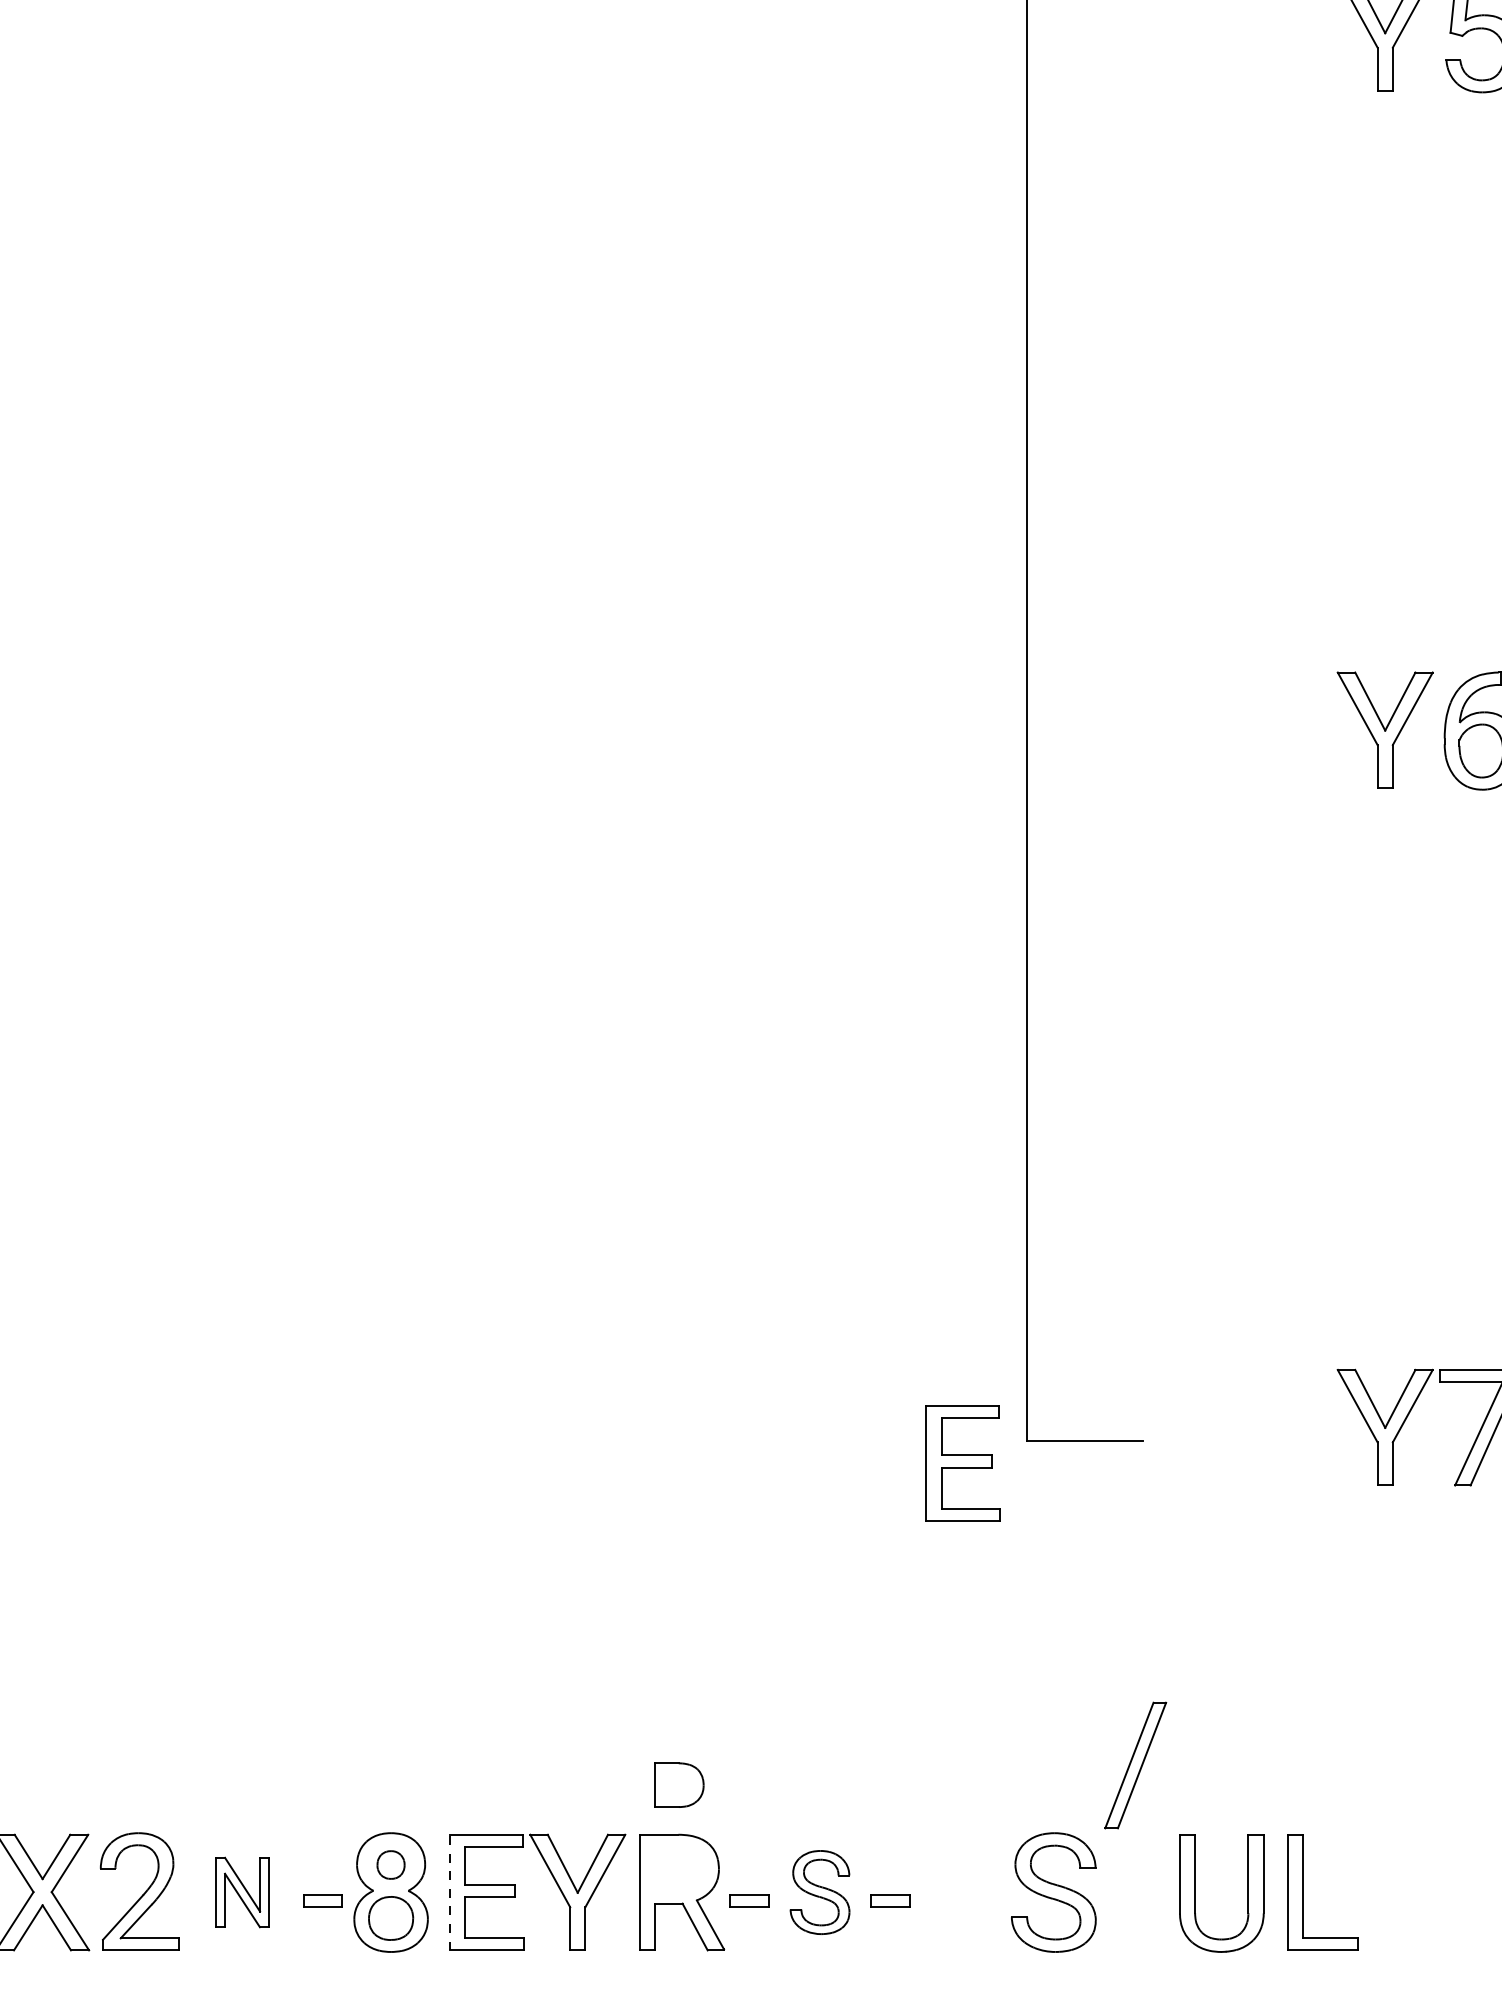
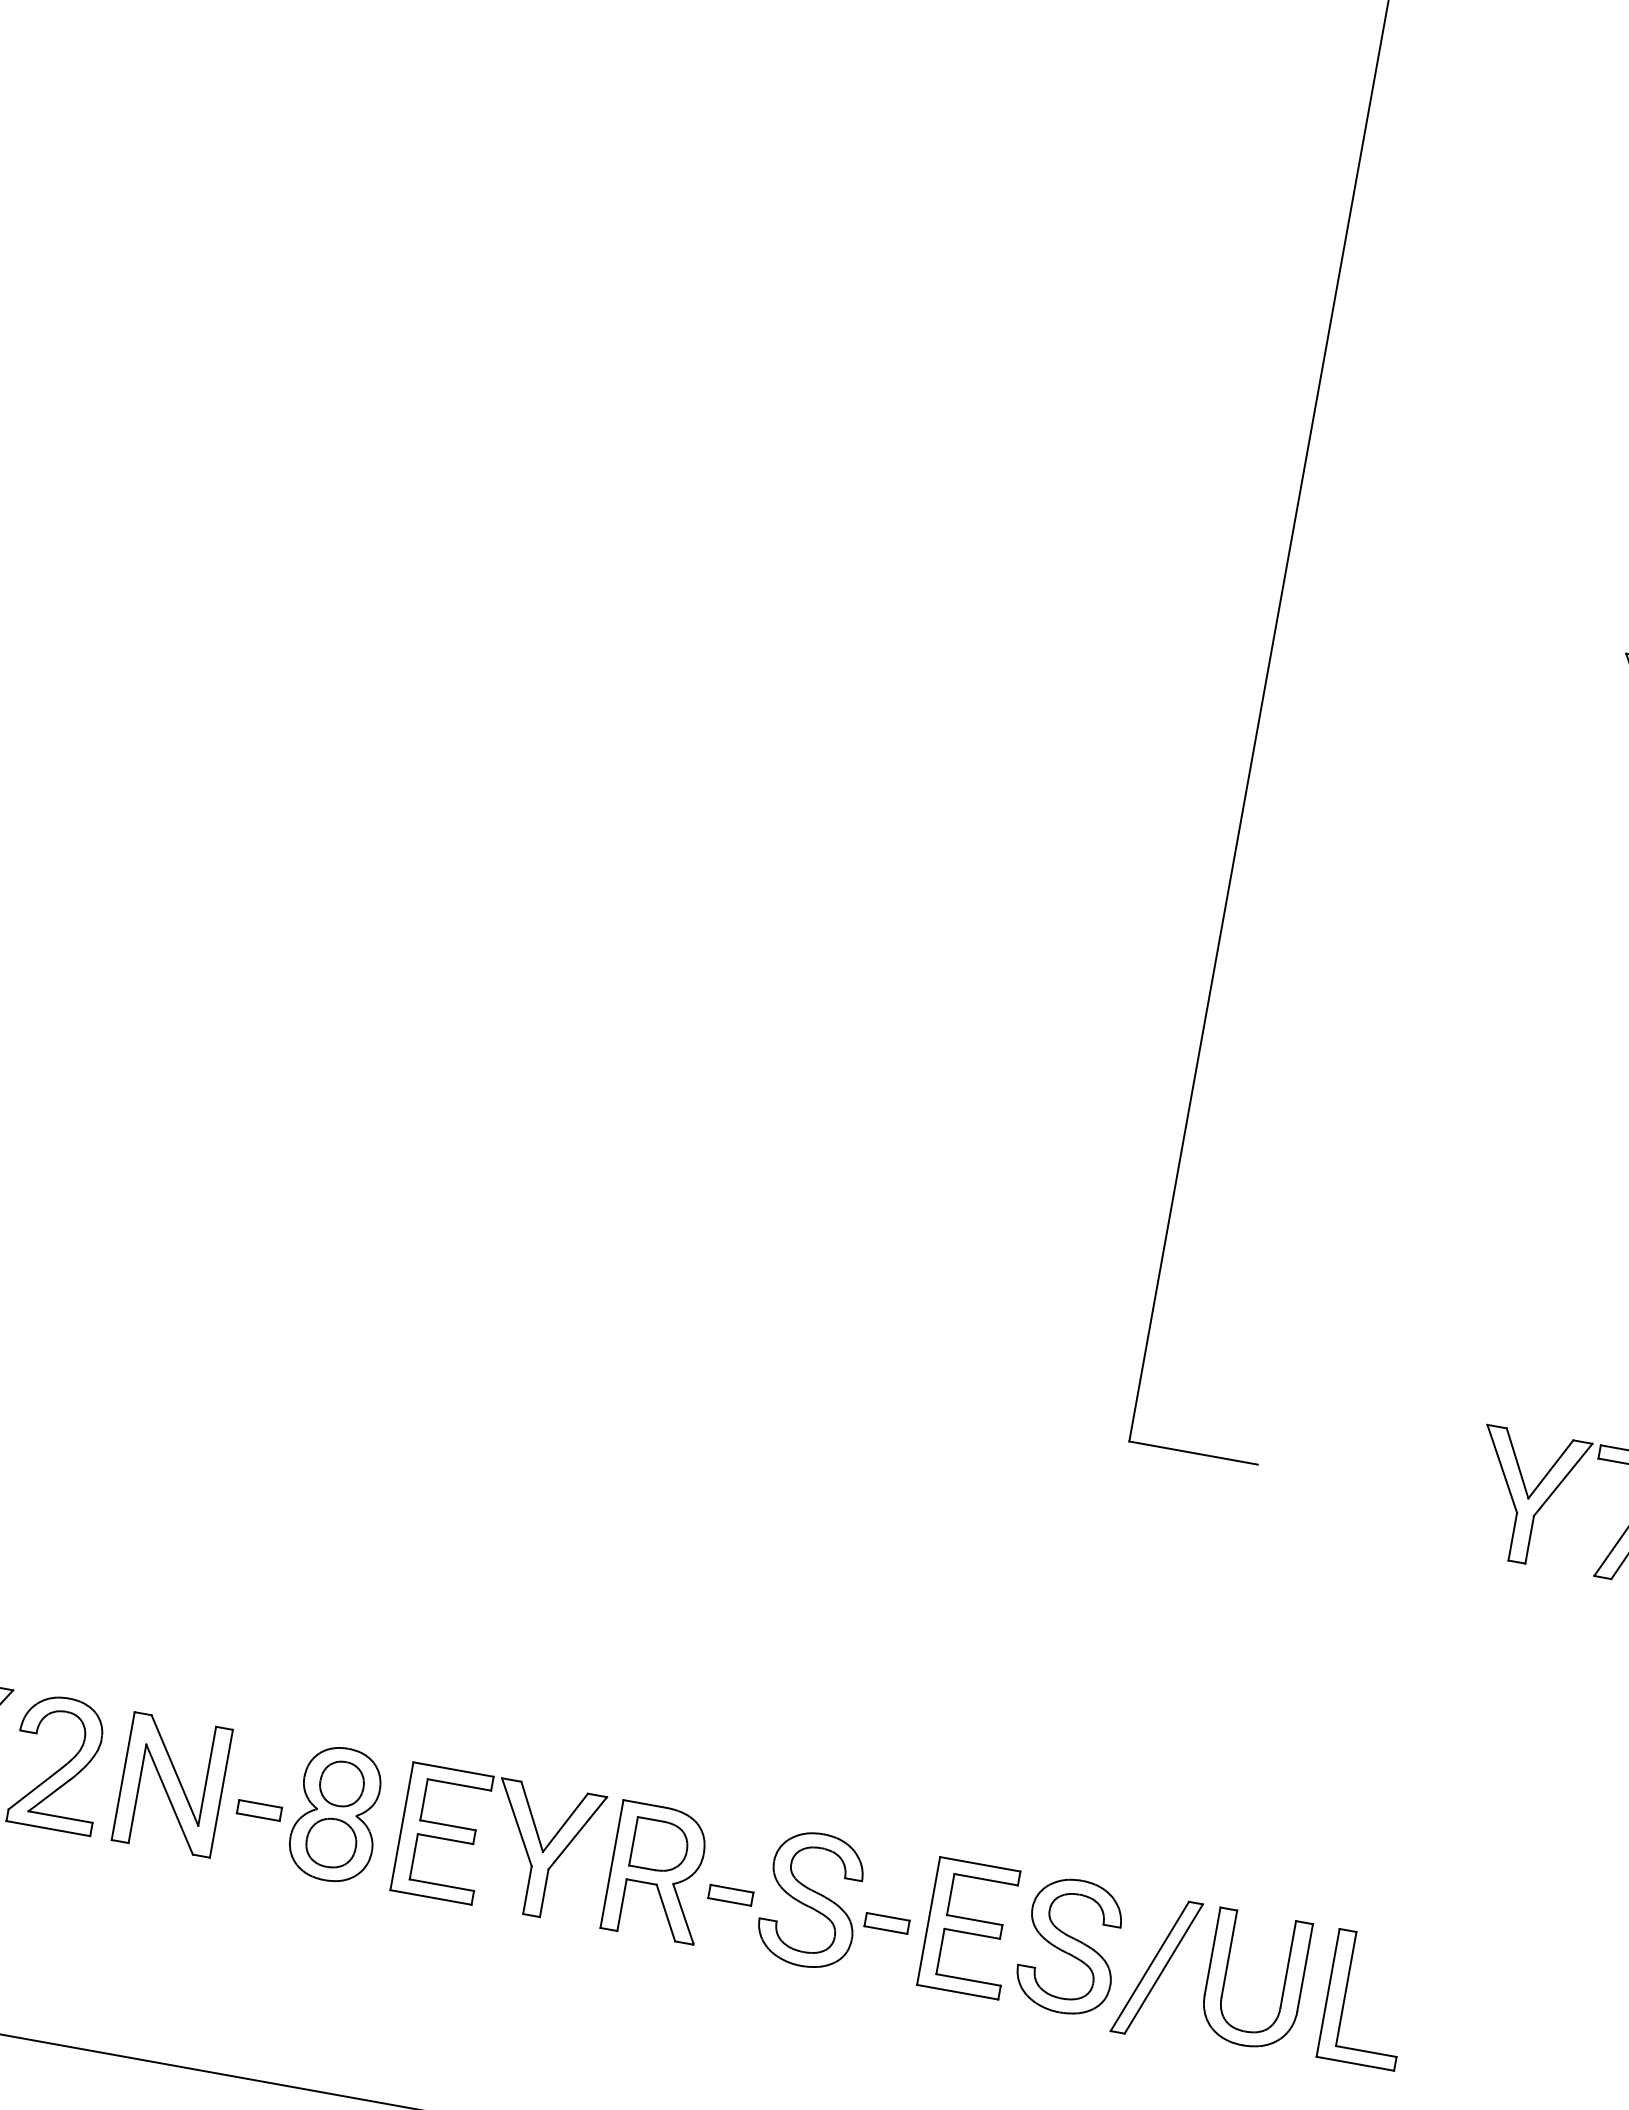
part: (962, 1463) -> (968, 1928), moved
part: (1135, 1765) -> (1156, 1967), moved
part: (679, 1784) -> (660, 1845), moved
part: (390, 1864) -> (341, 1783), size x1.43
part: (242, 1892) -> (172, 1784), size x1.67
line: (450, 1892) -> (402, 1826), dashed -> solid
part: (819, 1892) -> (810, 1899), size x1.43

